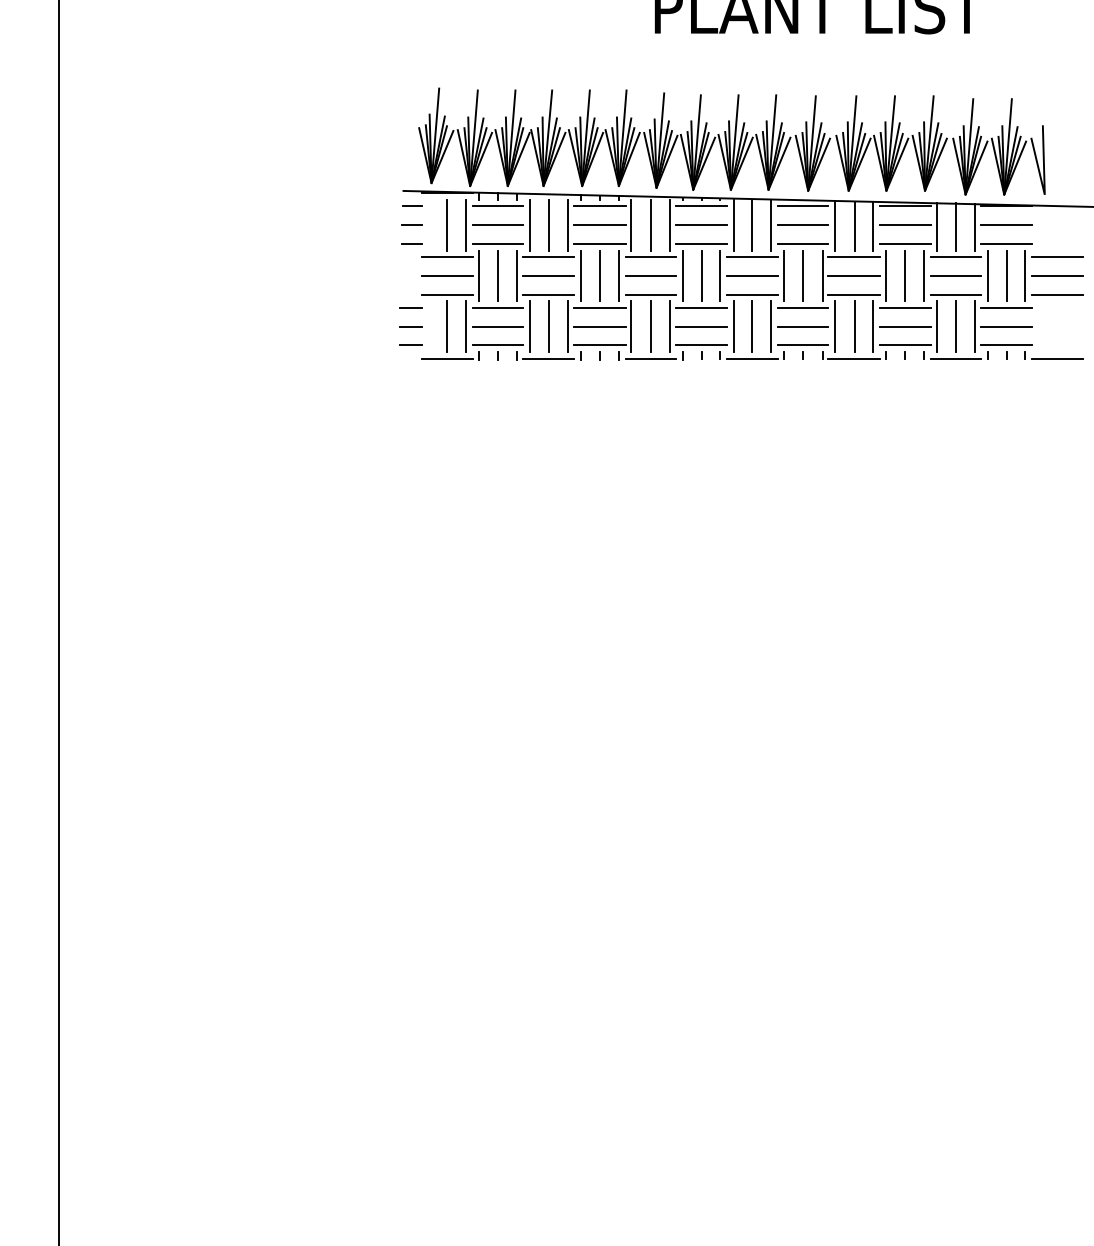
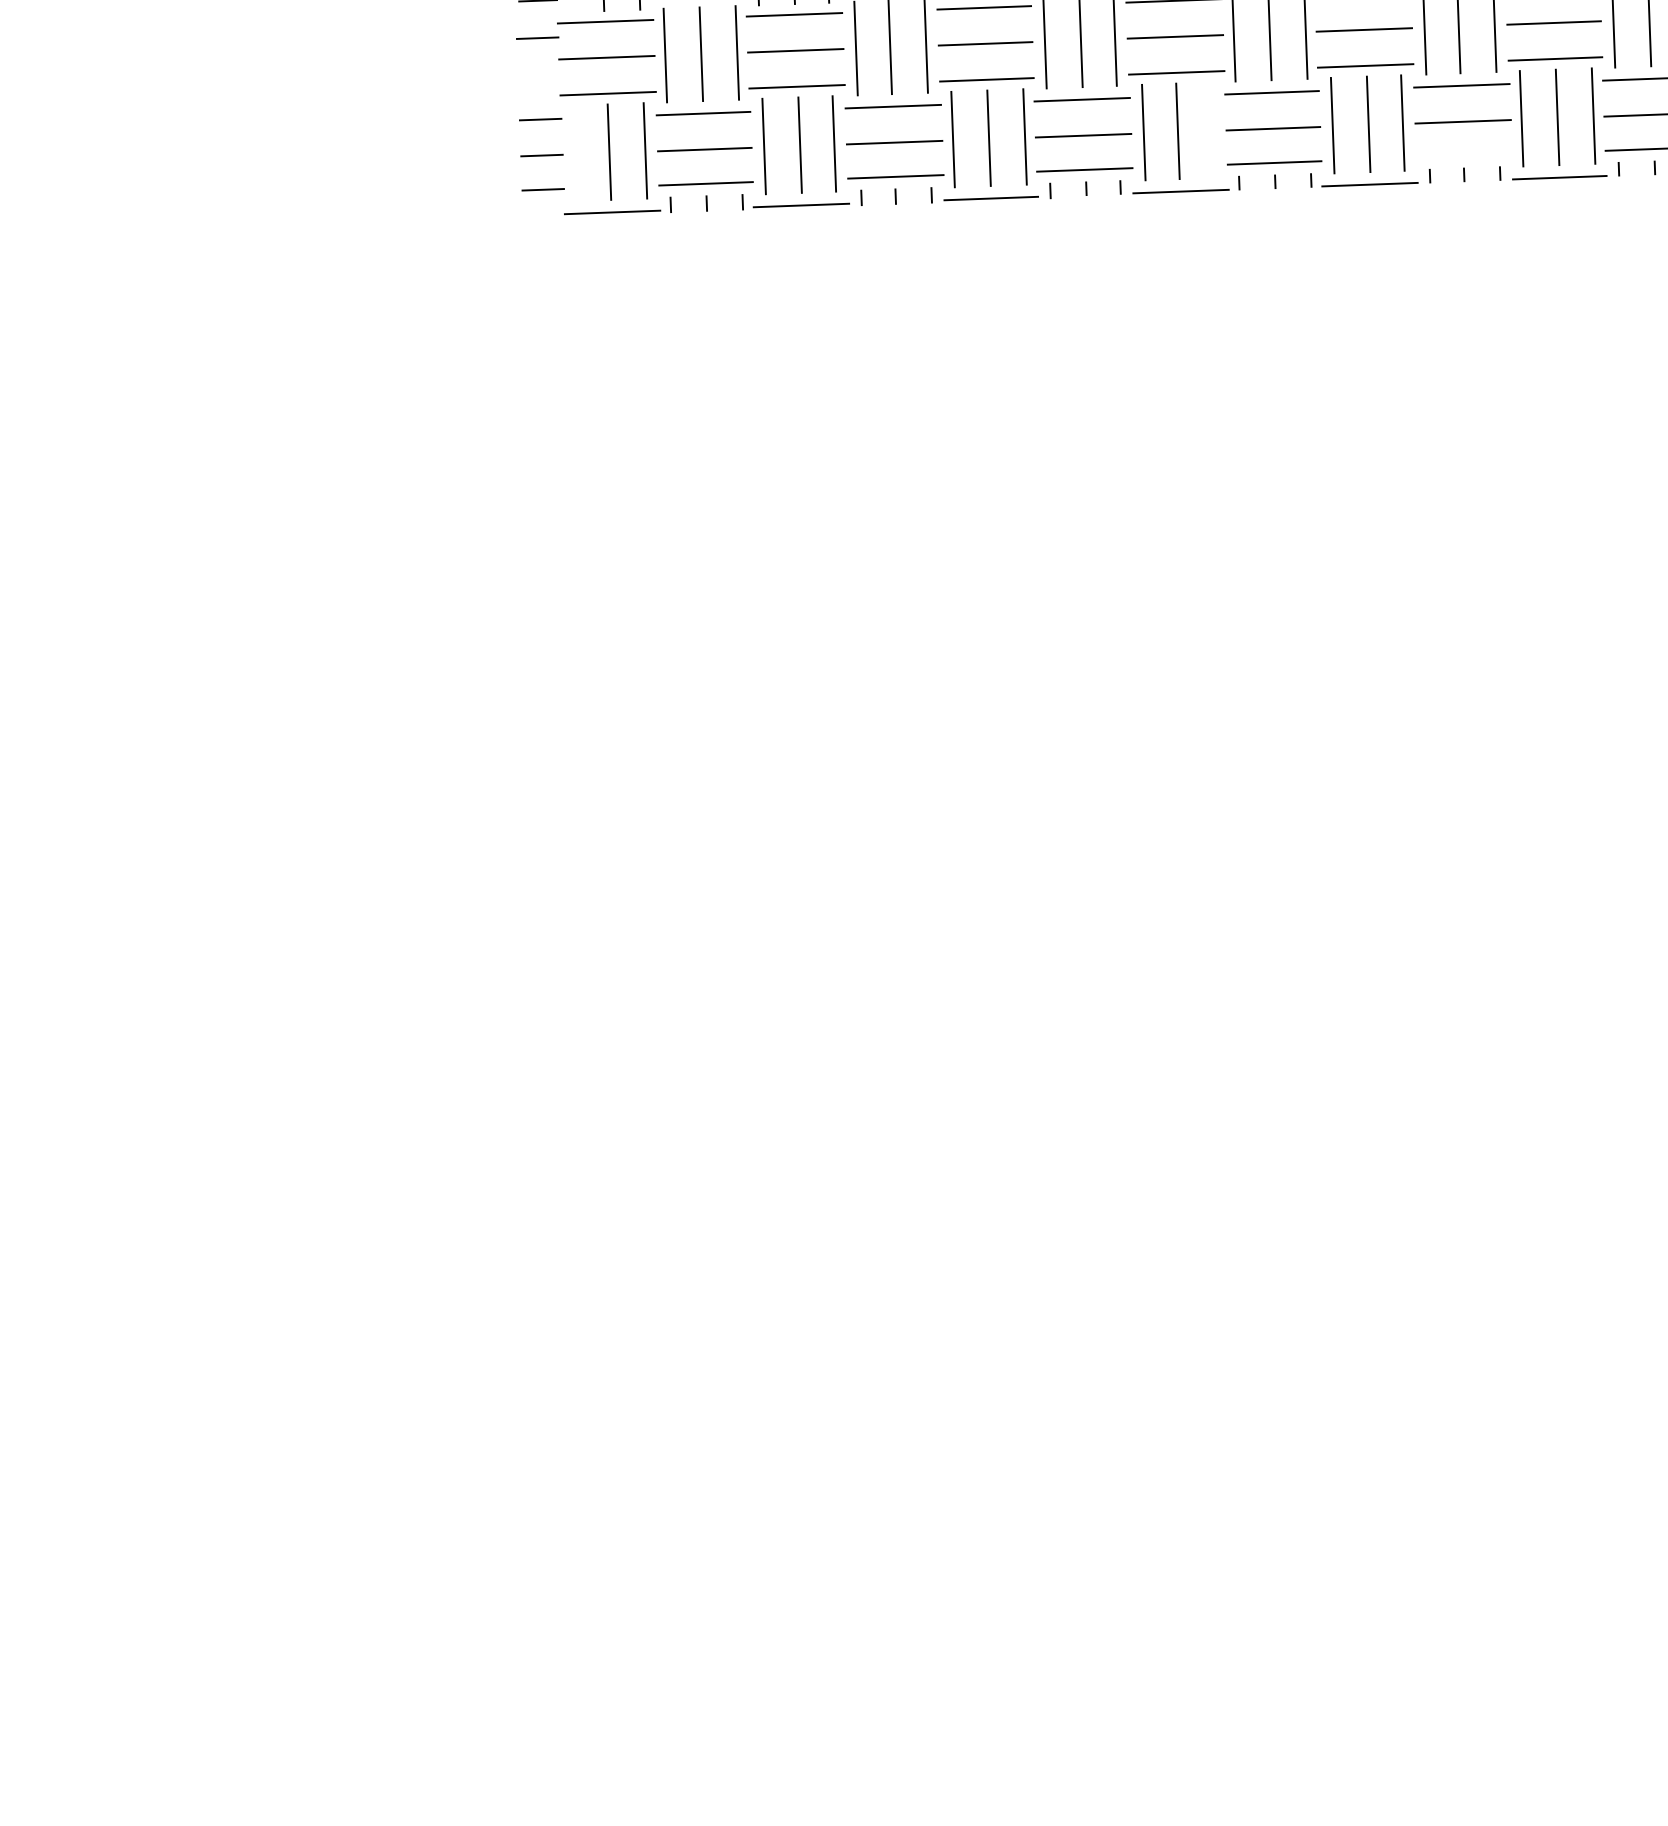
line: (410, 263) -> (537, 37), added
line: (771, 326) -> (1213, 129), removed
line: (904, 345) -> (1463, 156), removed

